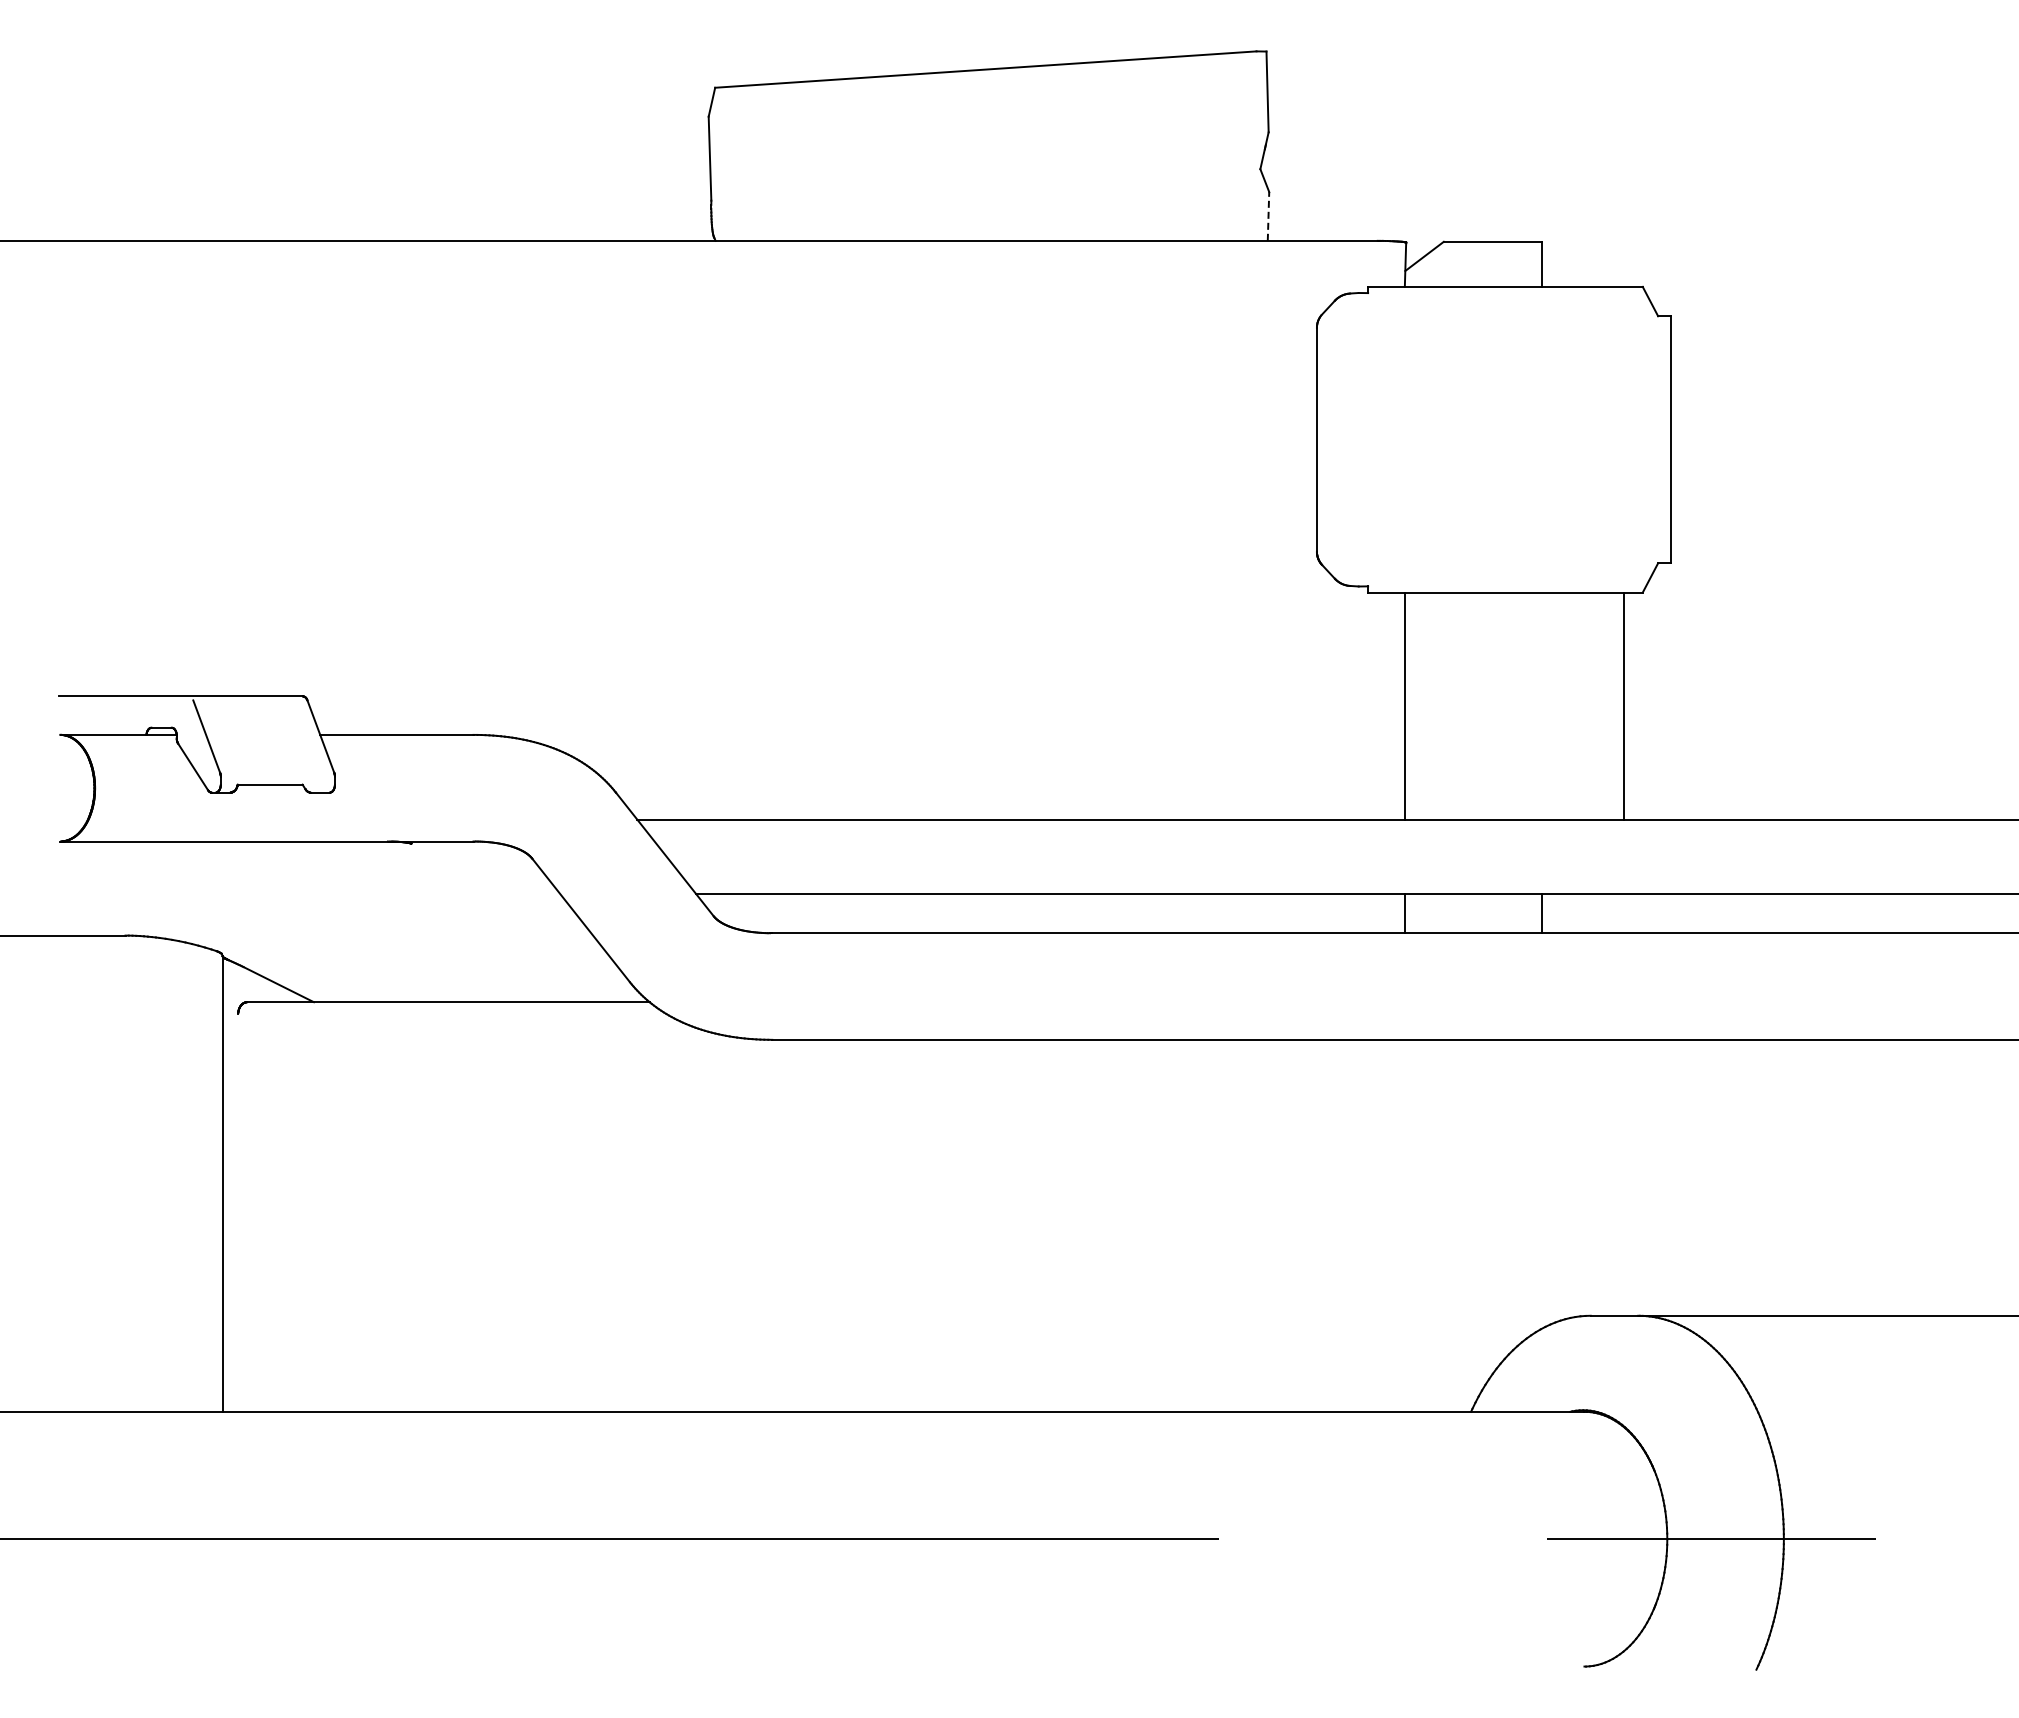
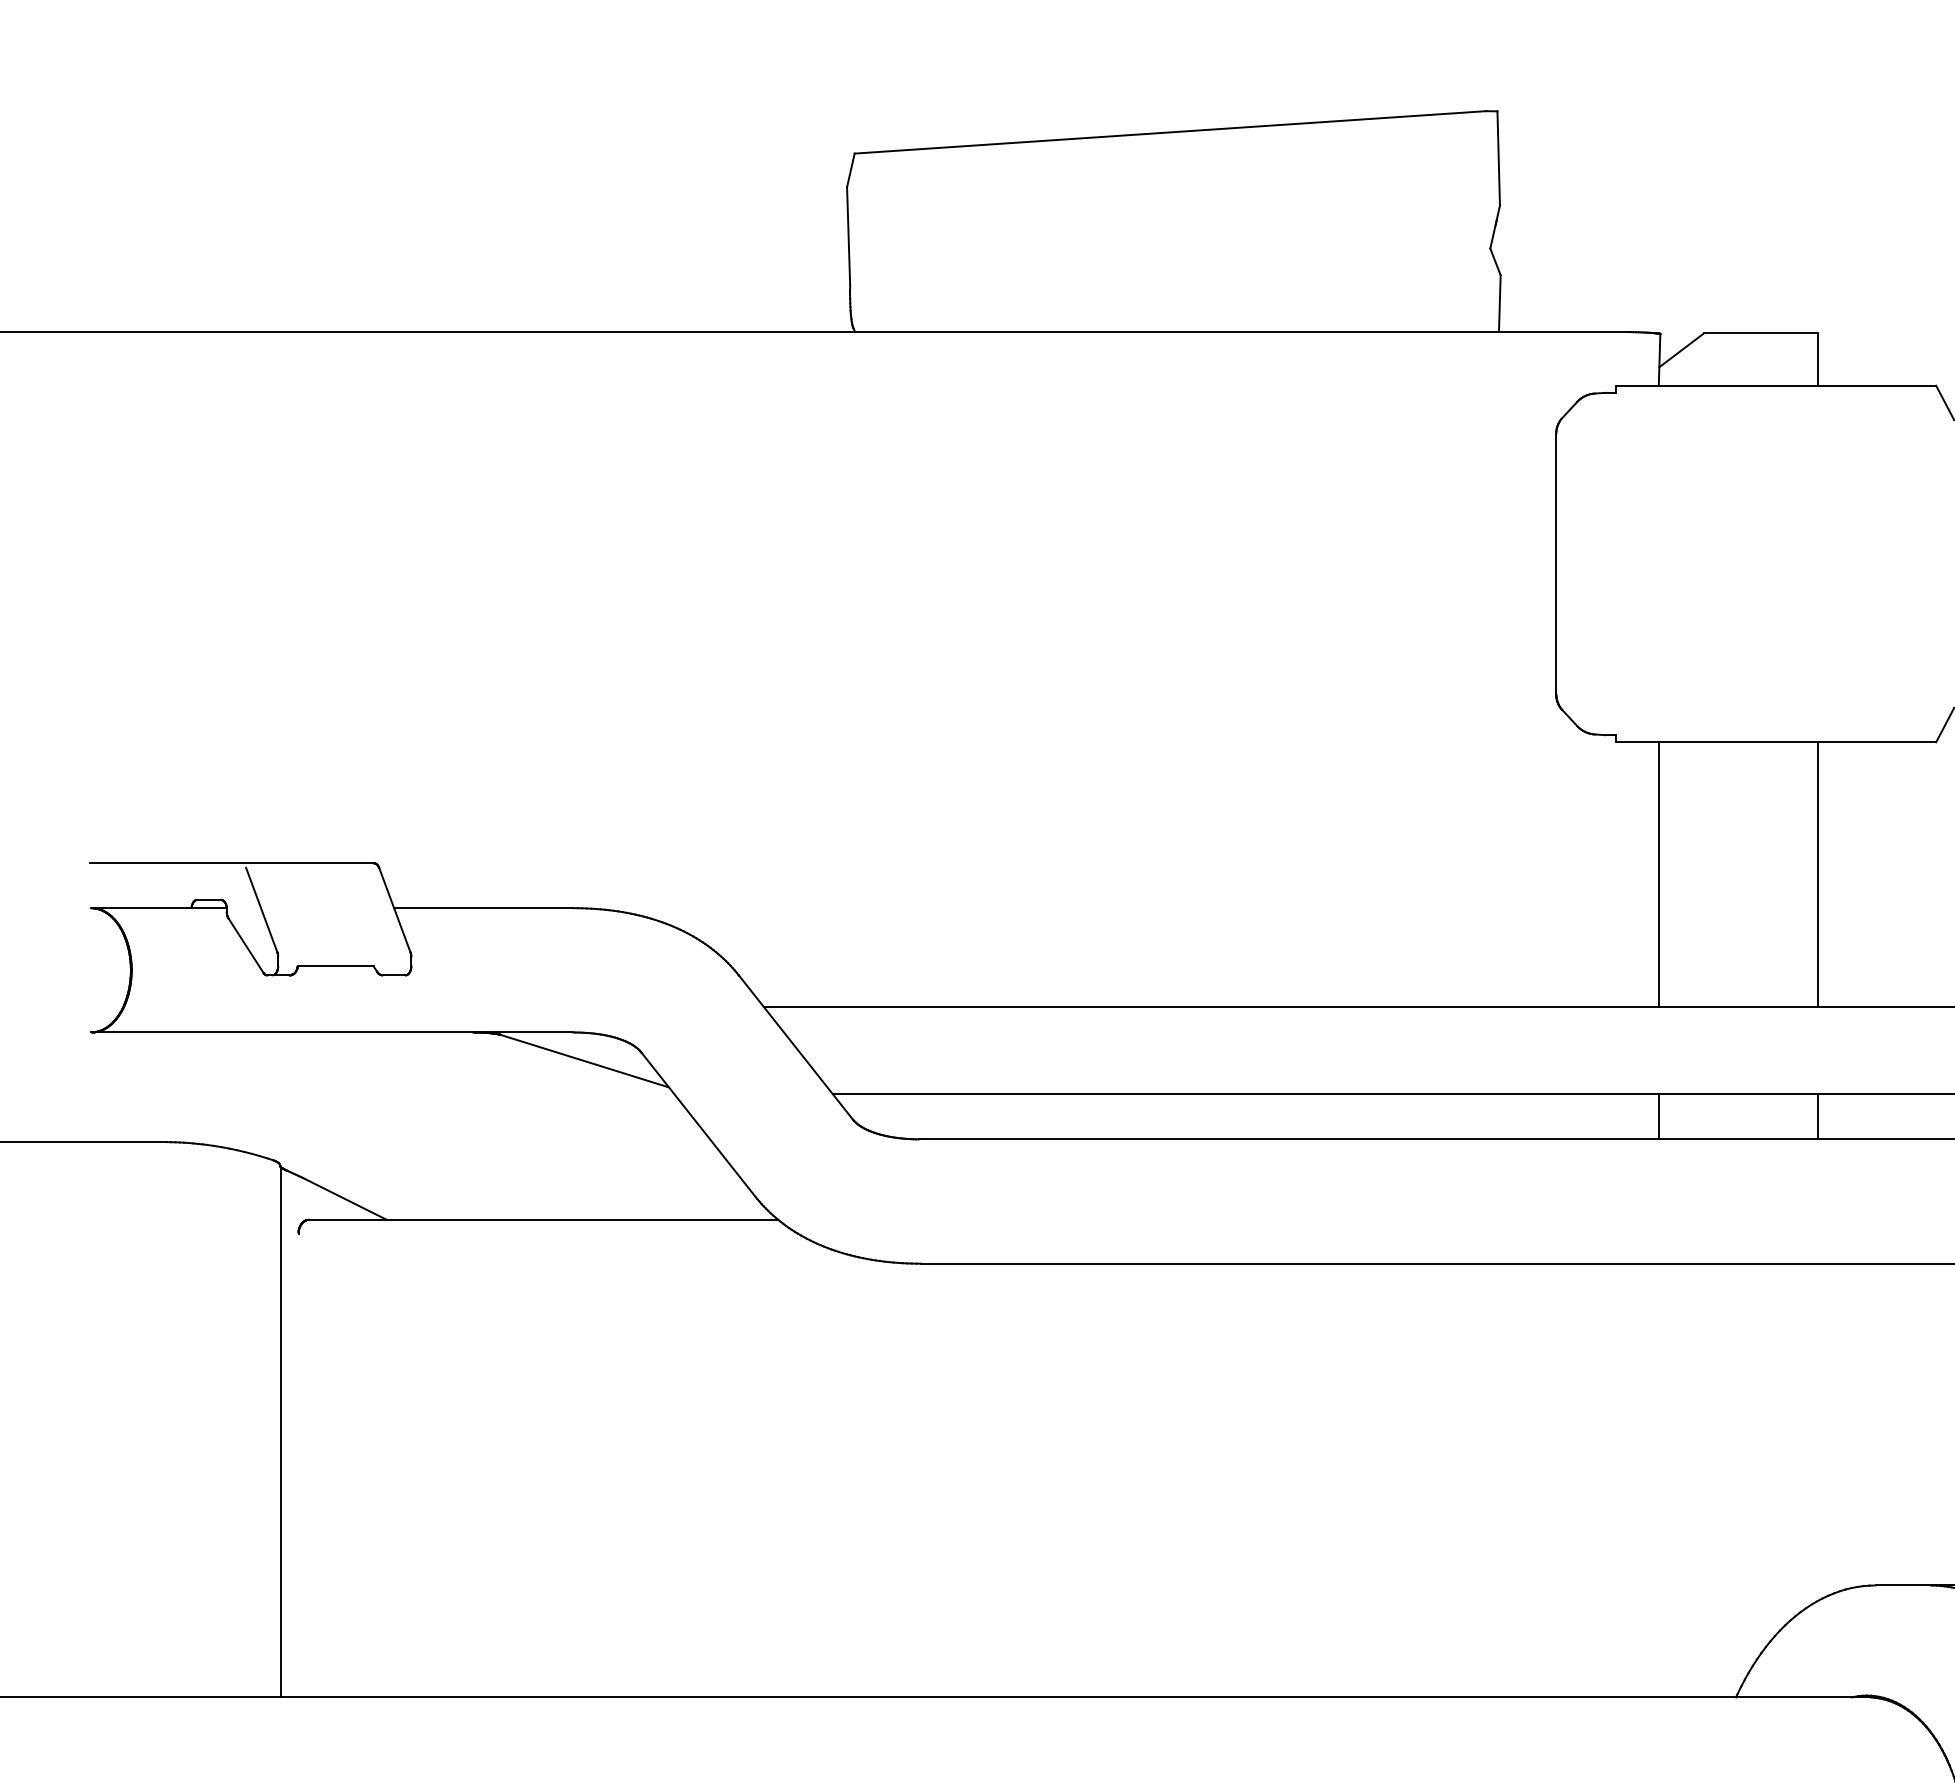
line: (1268, 215) -> (1499, 302), dashed -> solid
line: (1623, 705) -> (1818, 873), moved
line: (483, 865) -> (584, 1060), added

